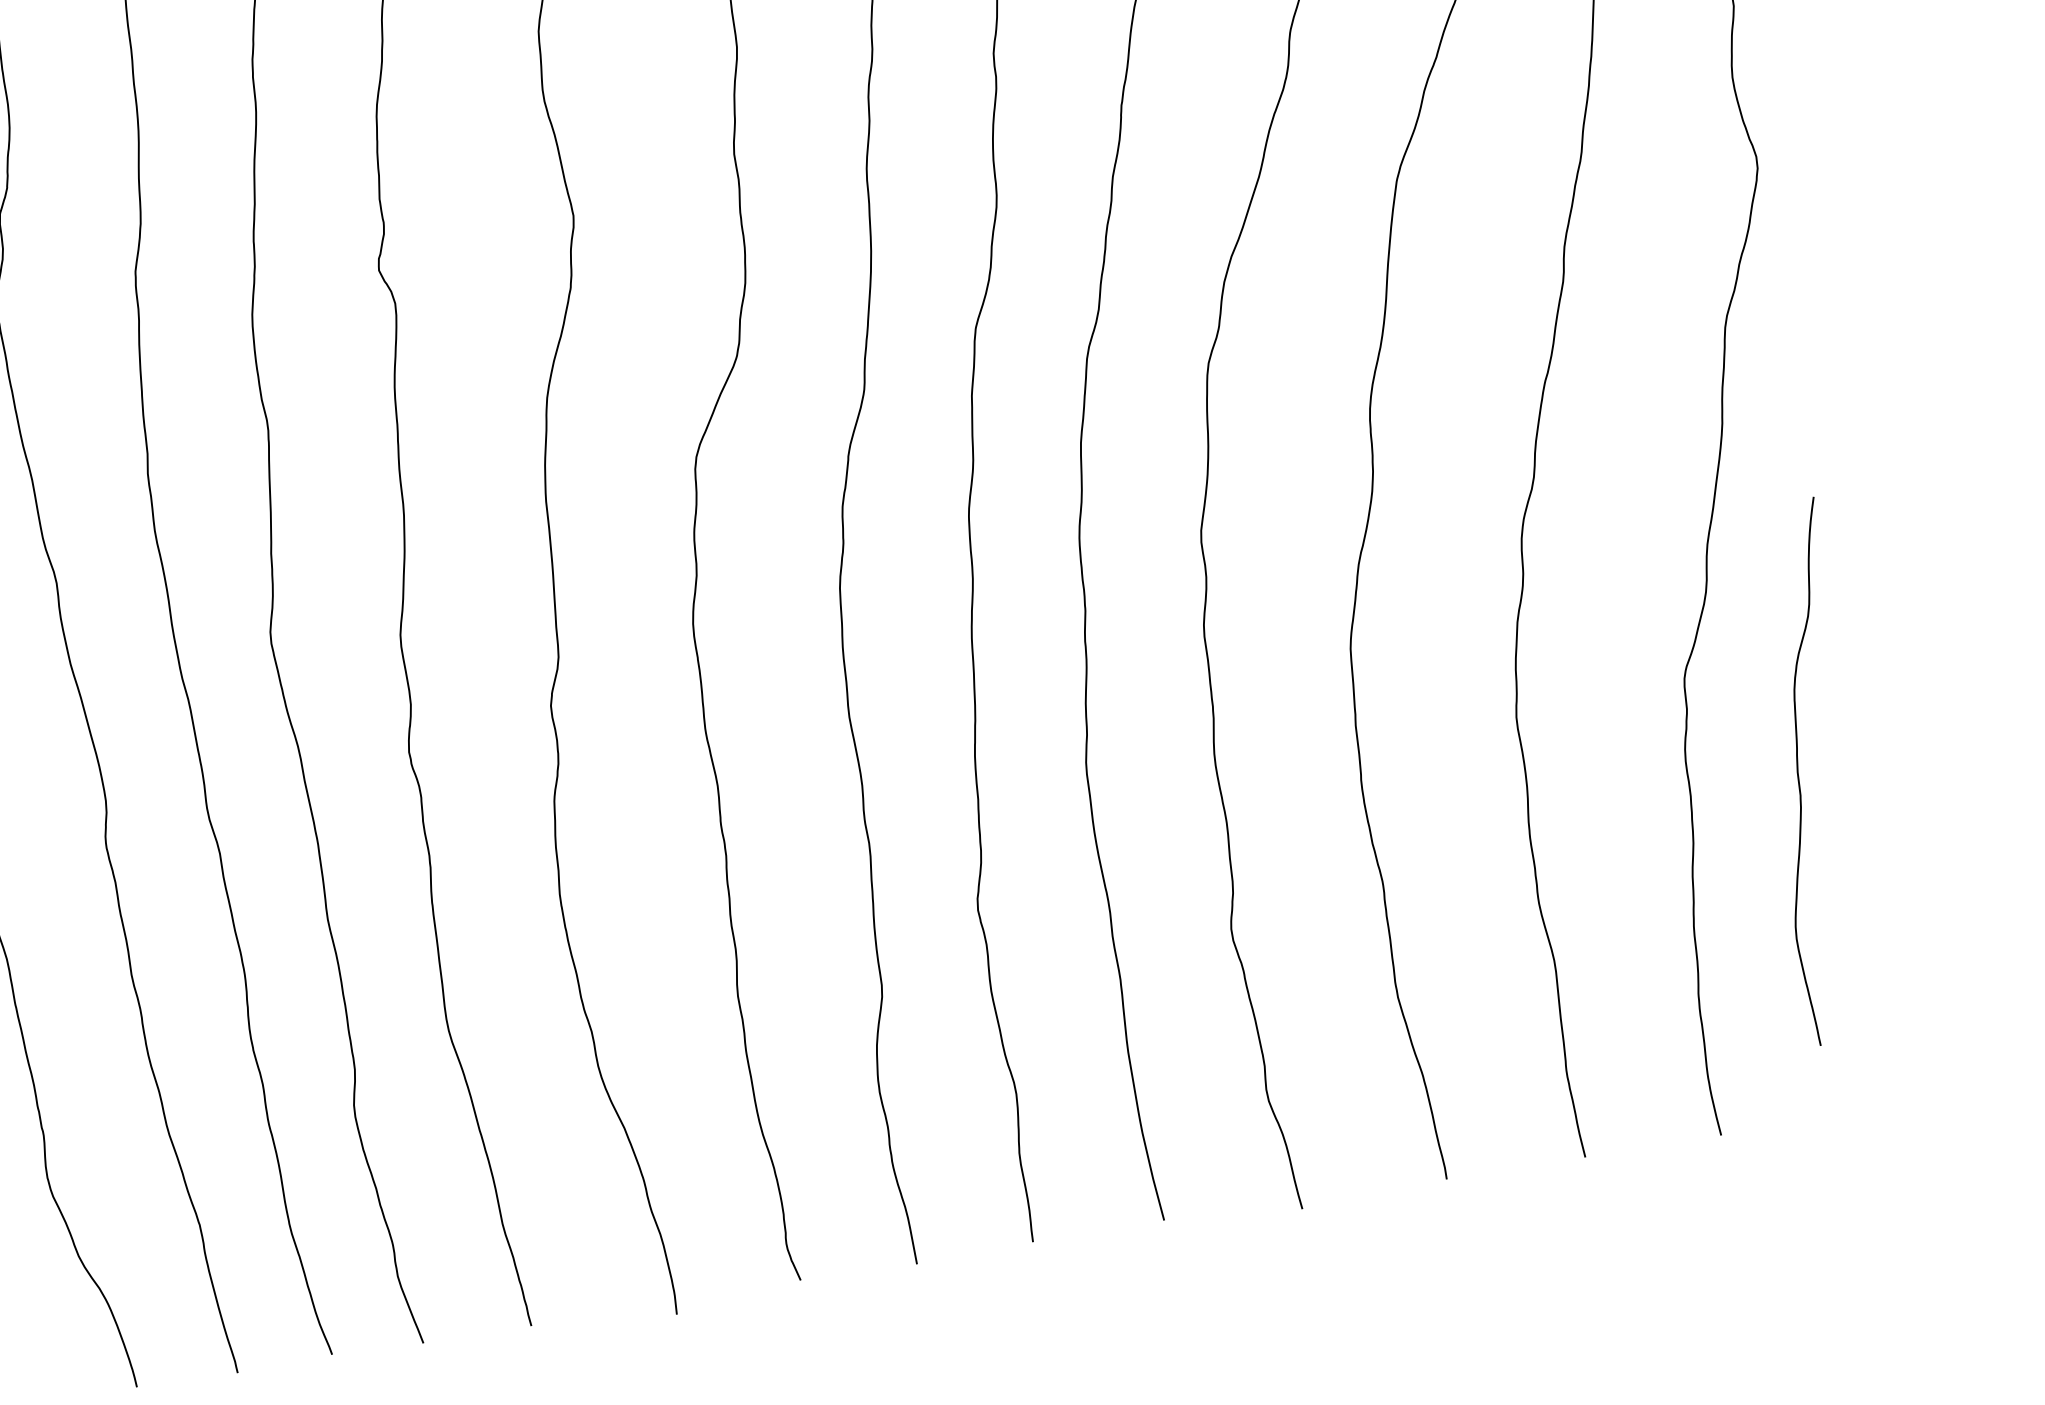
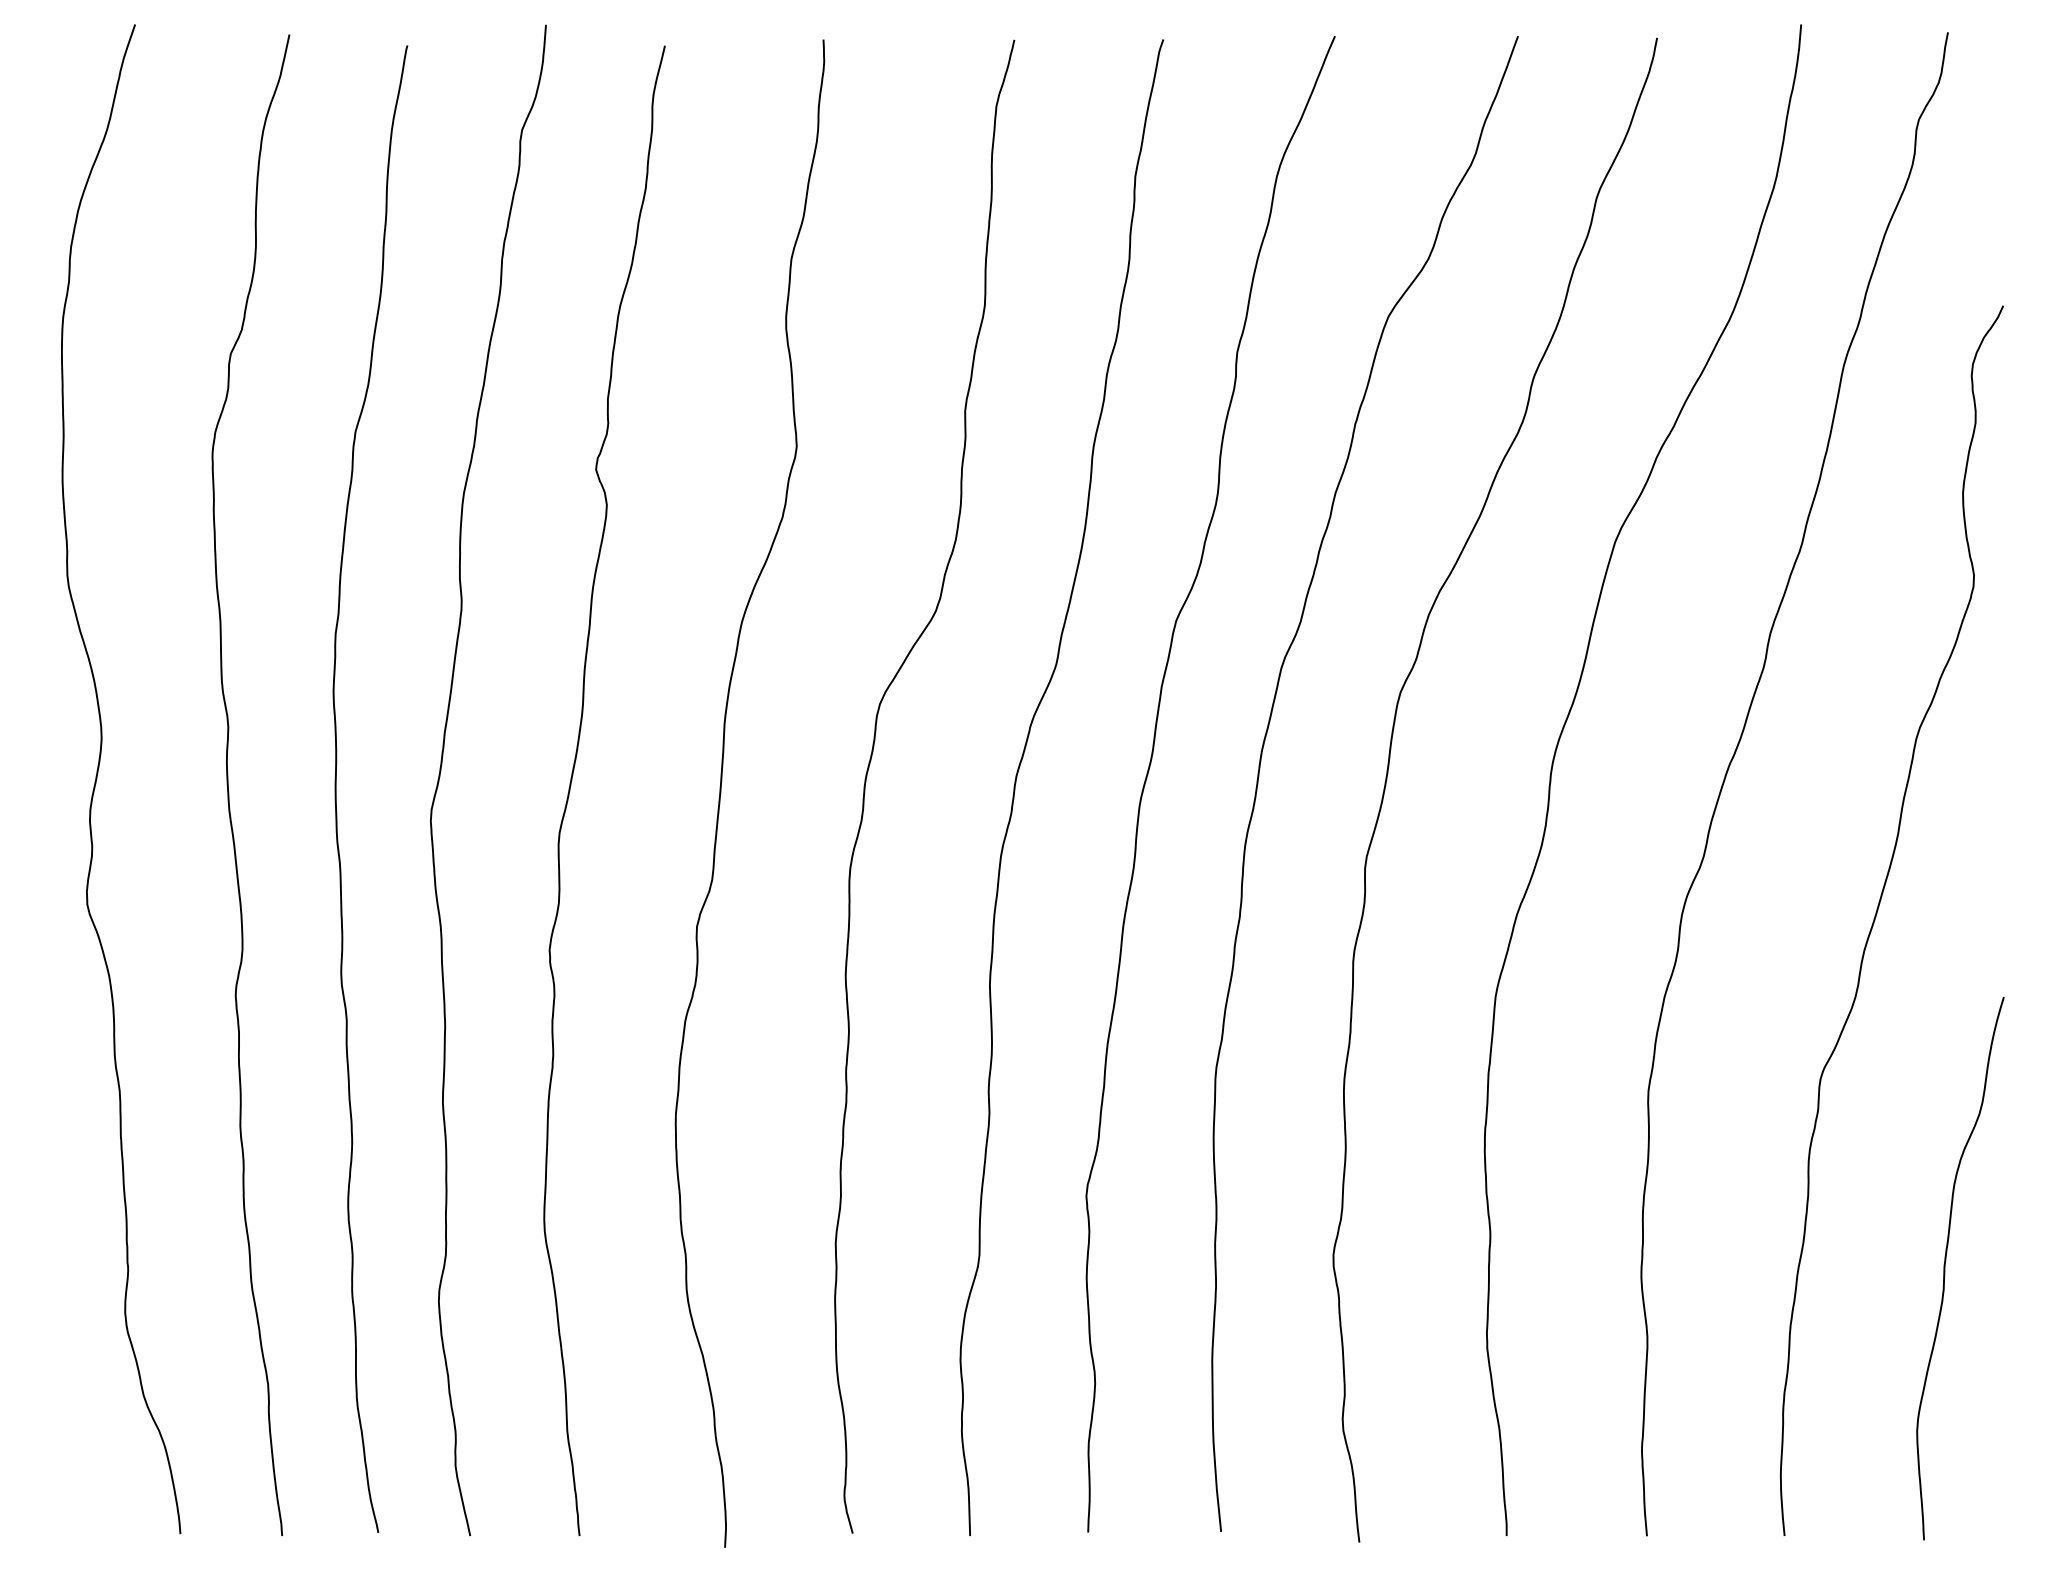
curve: (1798, 774) -> (1945, 1268), moved

